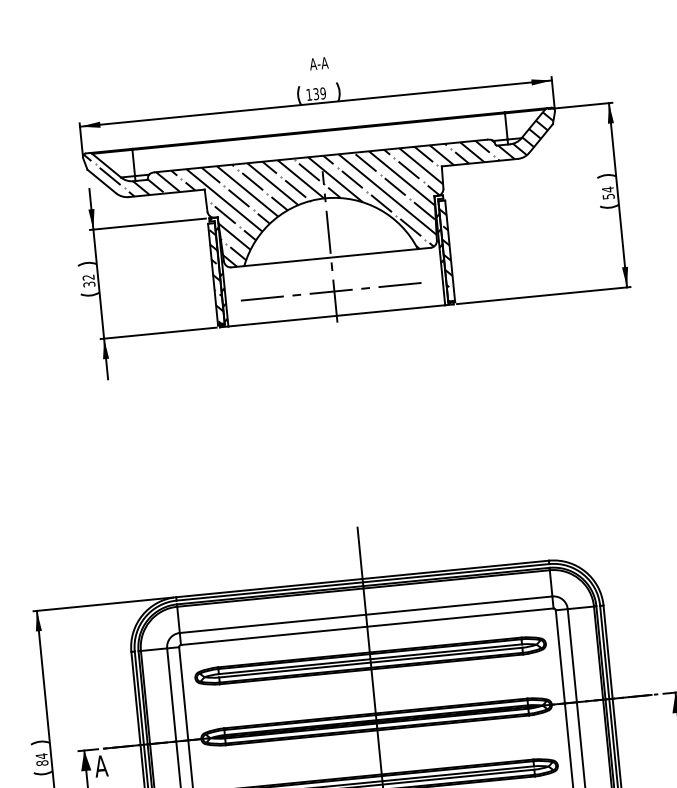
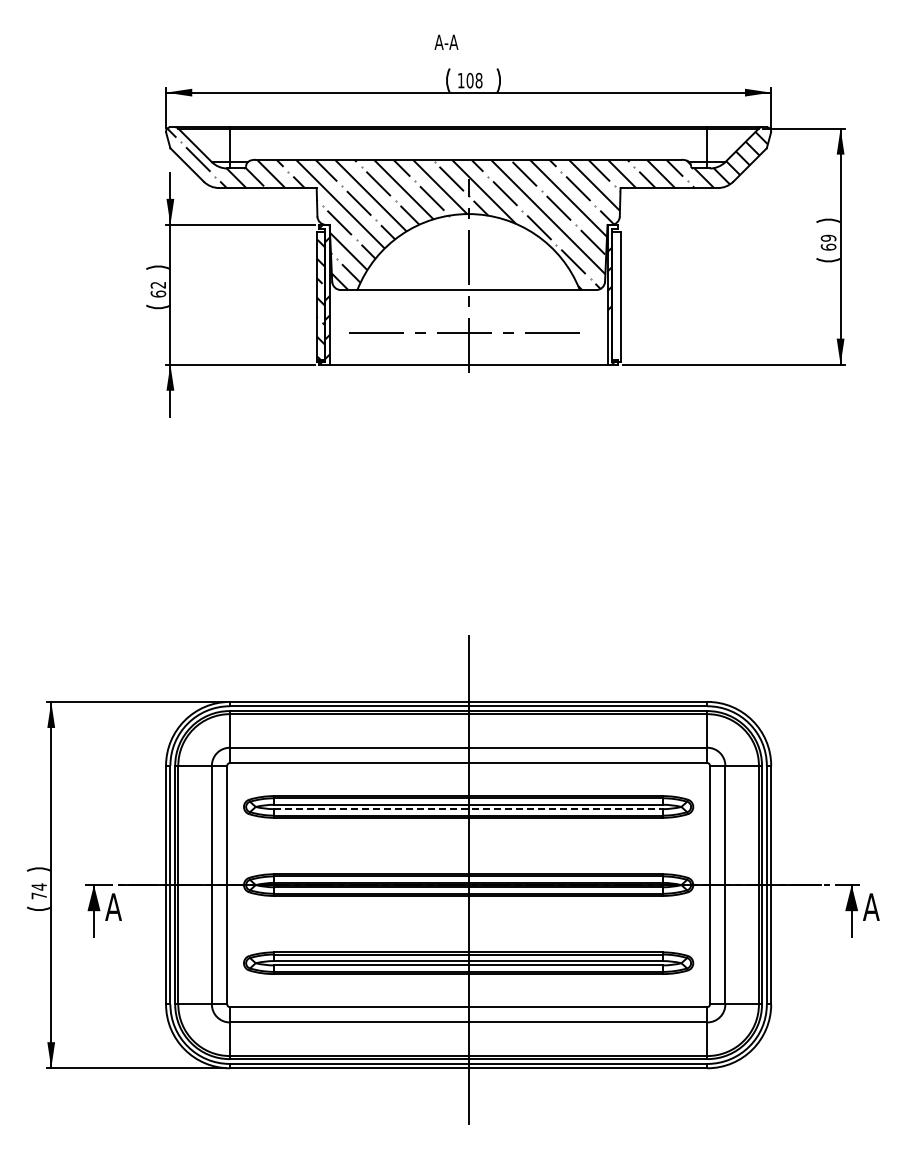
text: (318, 63) -> (446, 41), moved
text: (319, 93) -> (474, 80), 139 -> 108
text: (608, 192) -> (828, 242), 54 -> 69
hatch: (446, 255) -> (615, 301), removed
text: (89, 284) -> (158, 293), 32 -> 62
line: (371, 662) -> (469, 809), solid -> dashed
text: (42, 762) -> (39, 895), 84 -> 74

